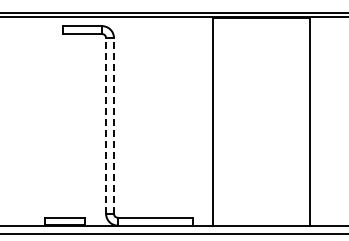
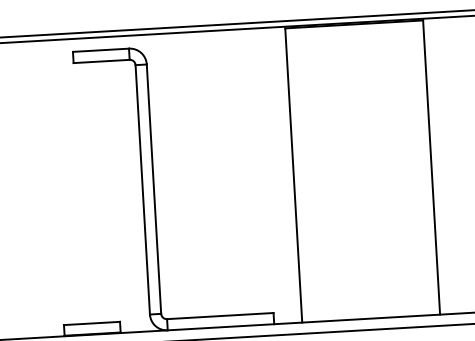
line: (106, 125) -> (143, 189), dashed -> solid
line: (113, 125) -> (153, 188), dashed -> solid

